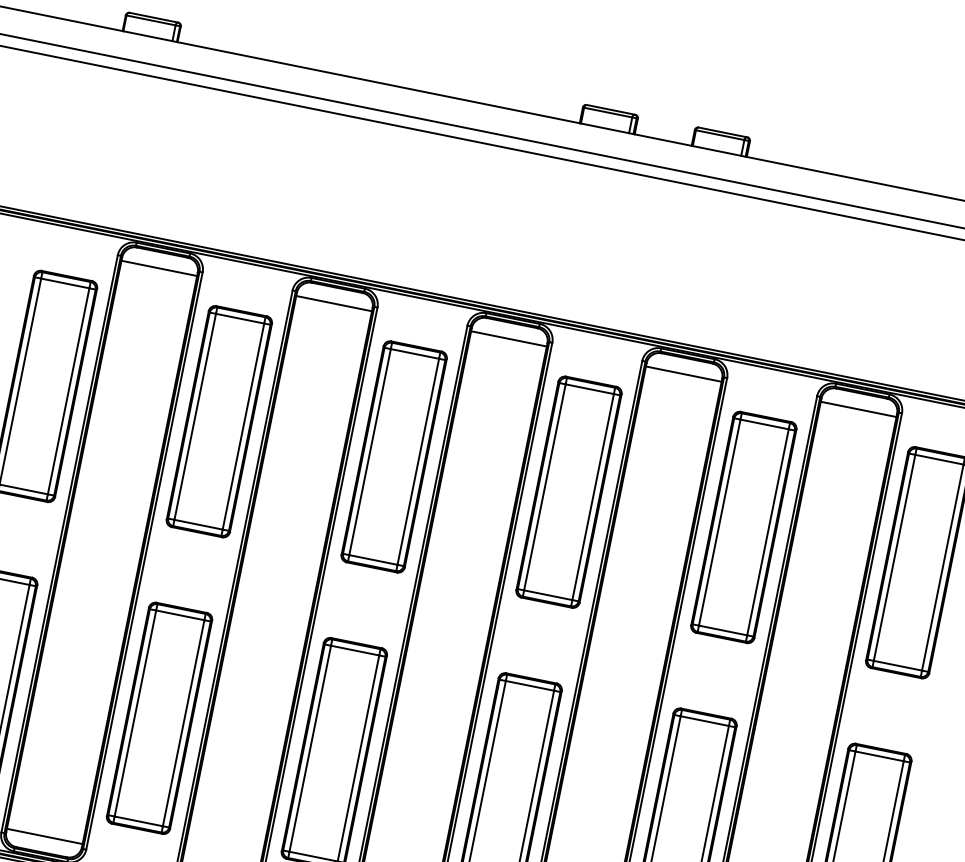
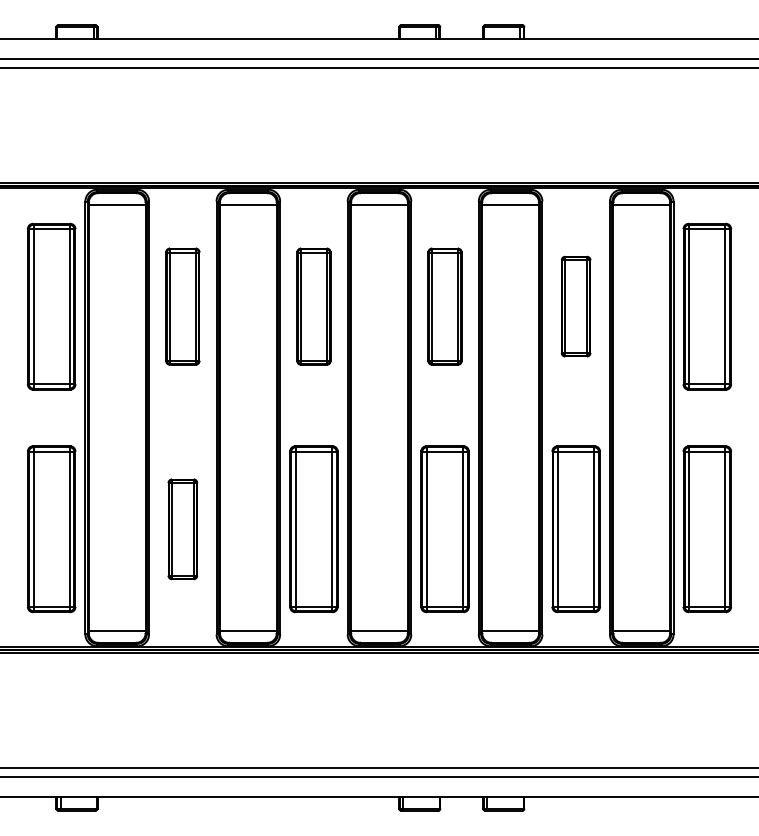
part: (219, 421) -> (182, 306), size x0.7
part: (393, 456) -> (313, 306), size x0.7
part: (568, 491) -> (444, 306), size x0.7
part: (743, 526) -> (575, 306), size x0.6
part: (159, 718) -> (182, 529), size x0.6

